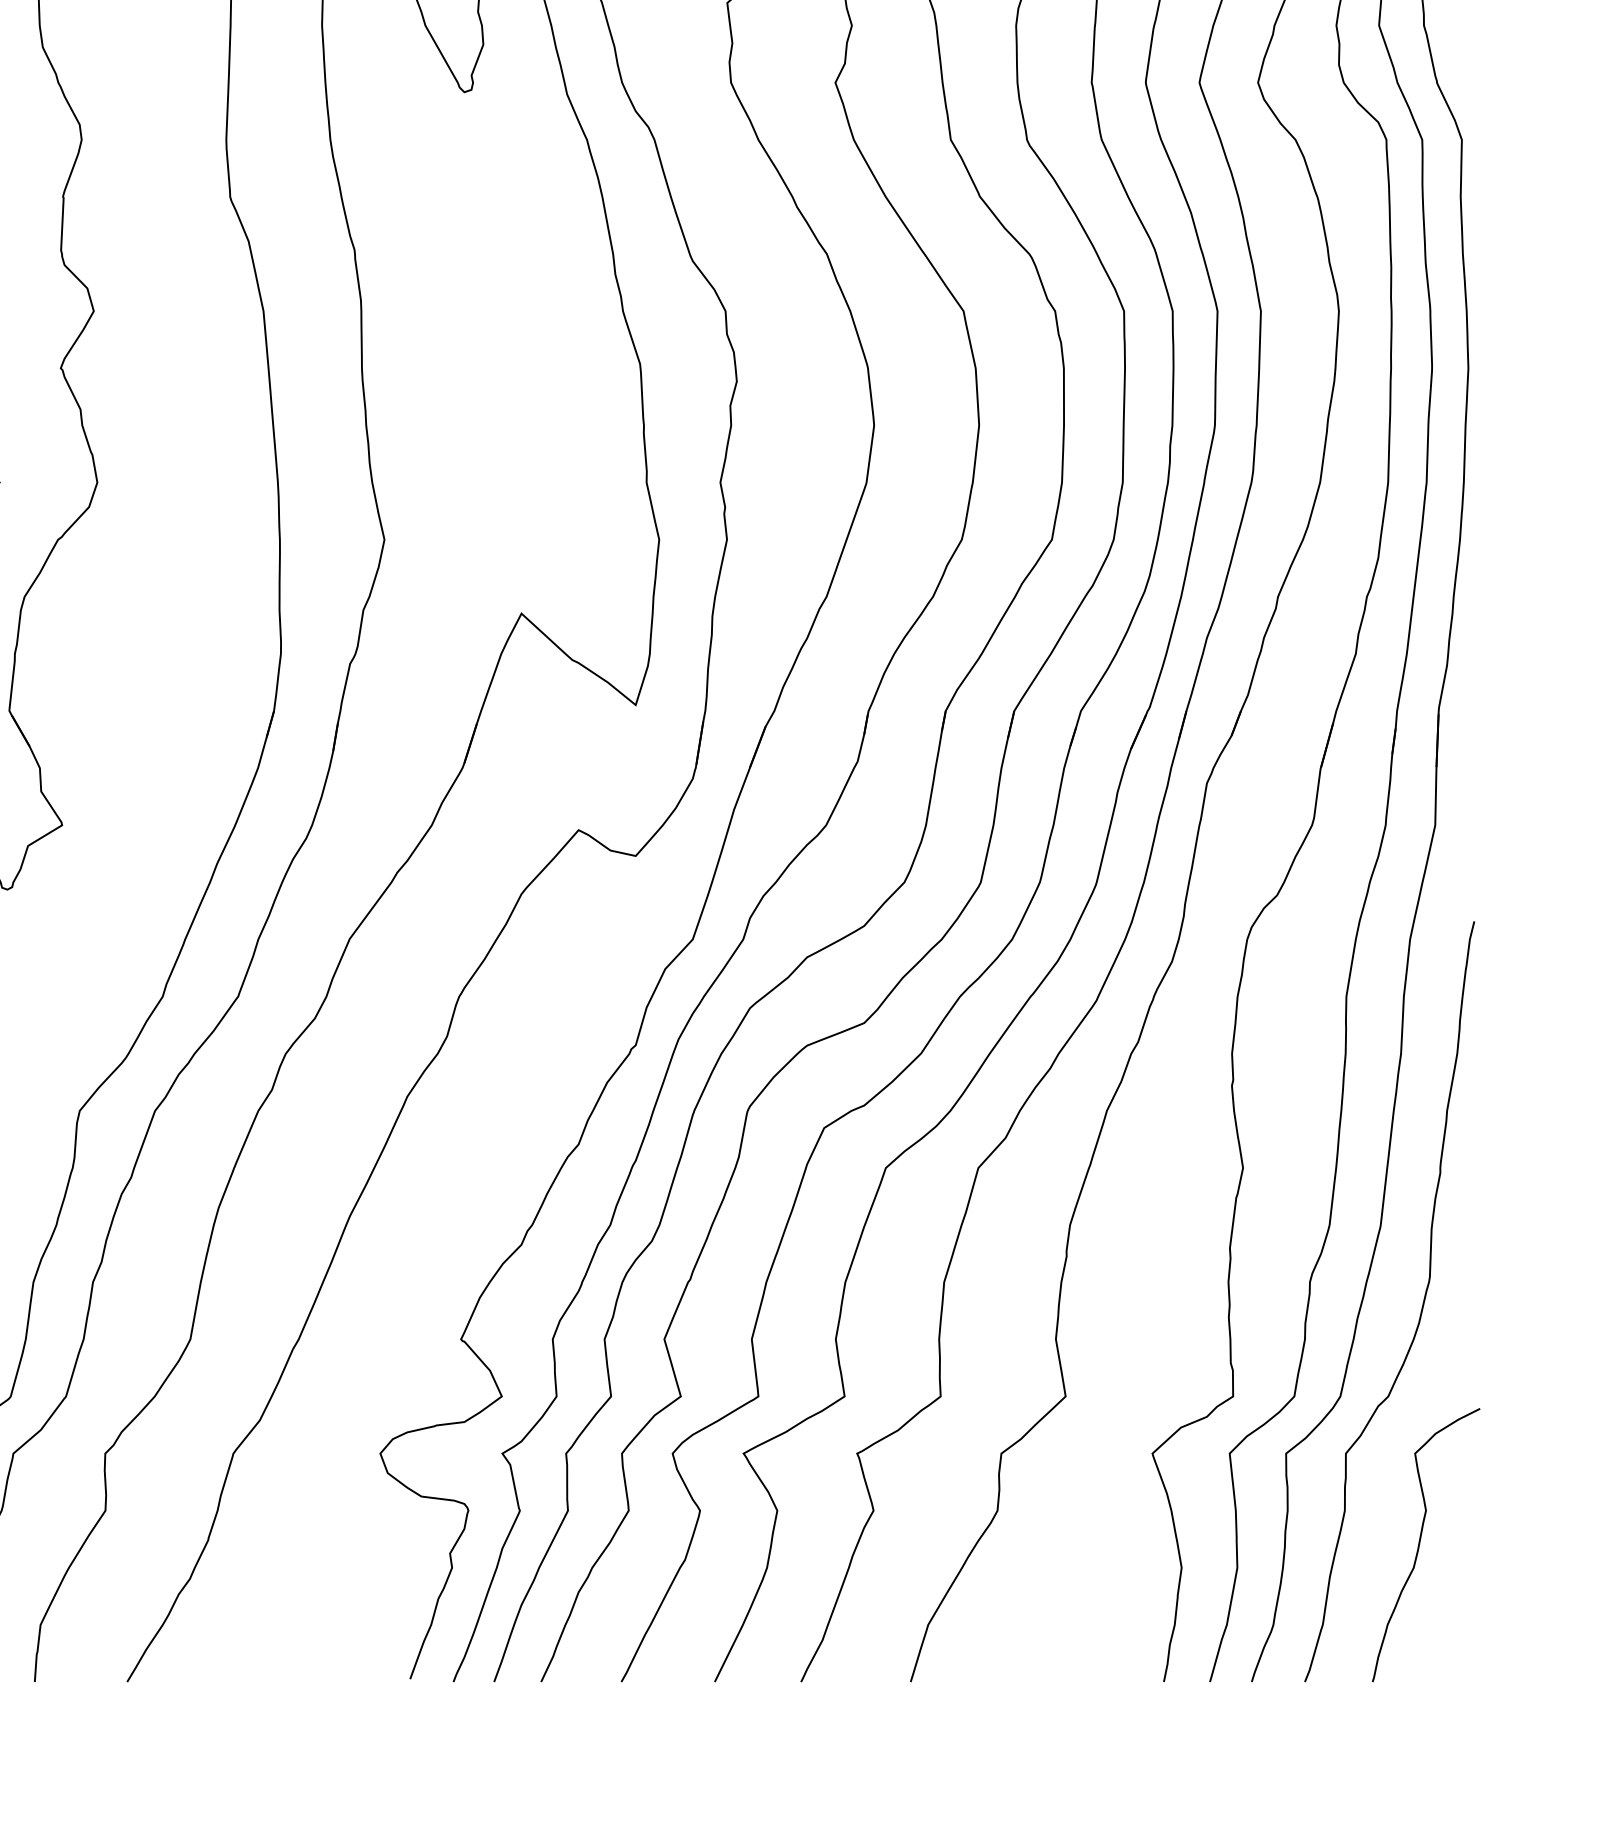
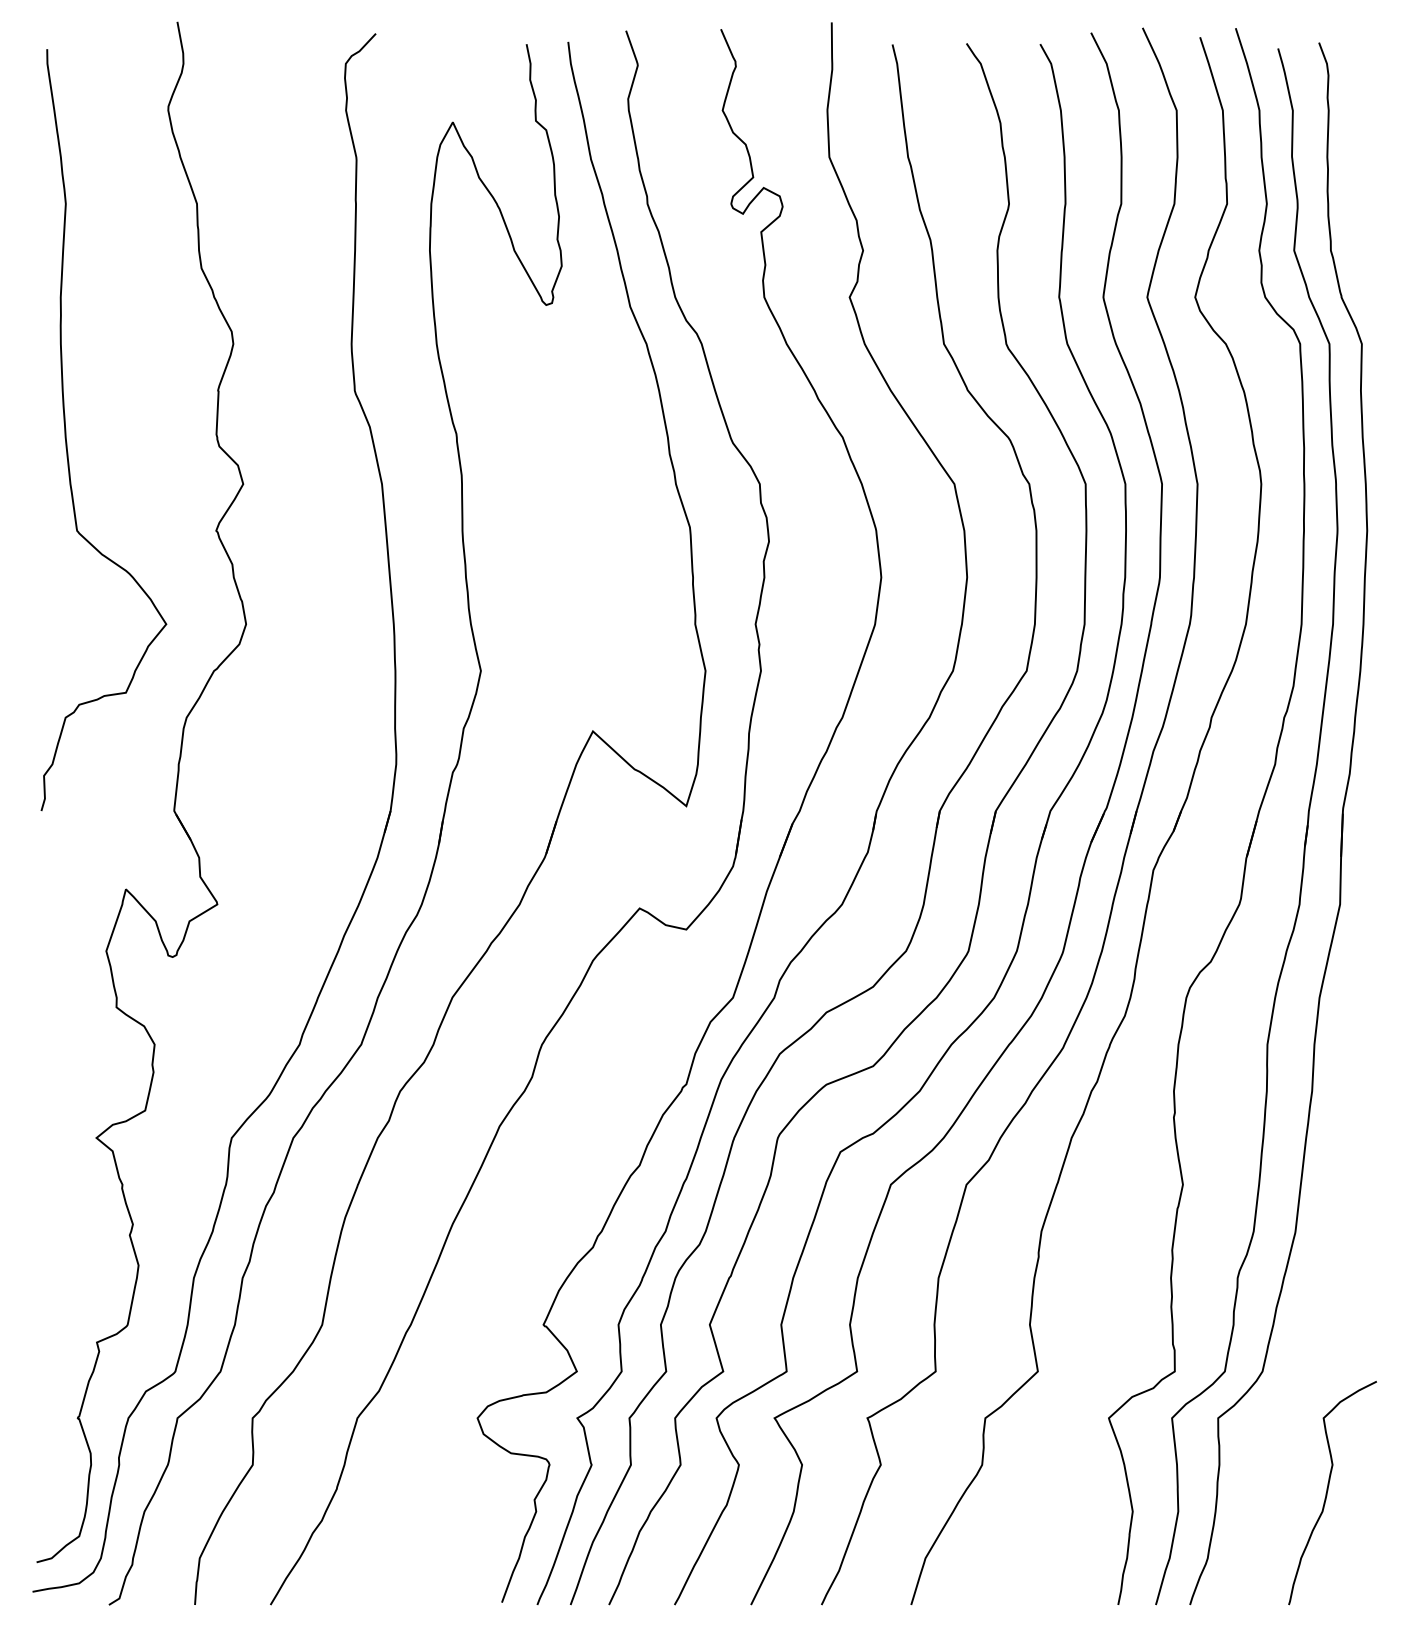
curve: (1421, 1308) -> (1328, 1299), removed

